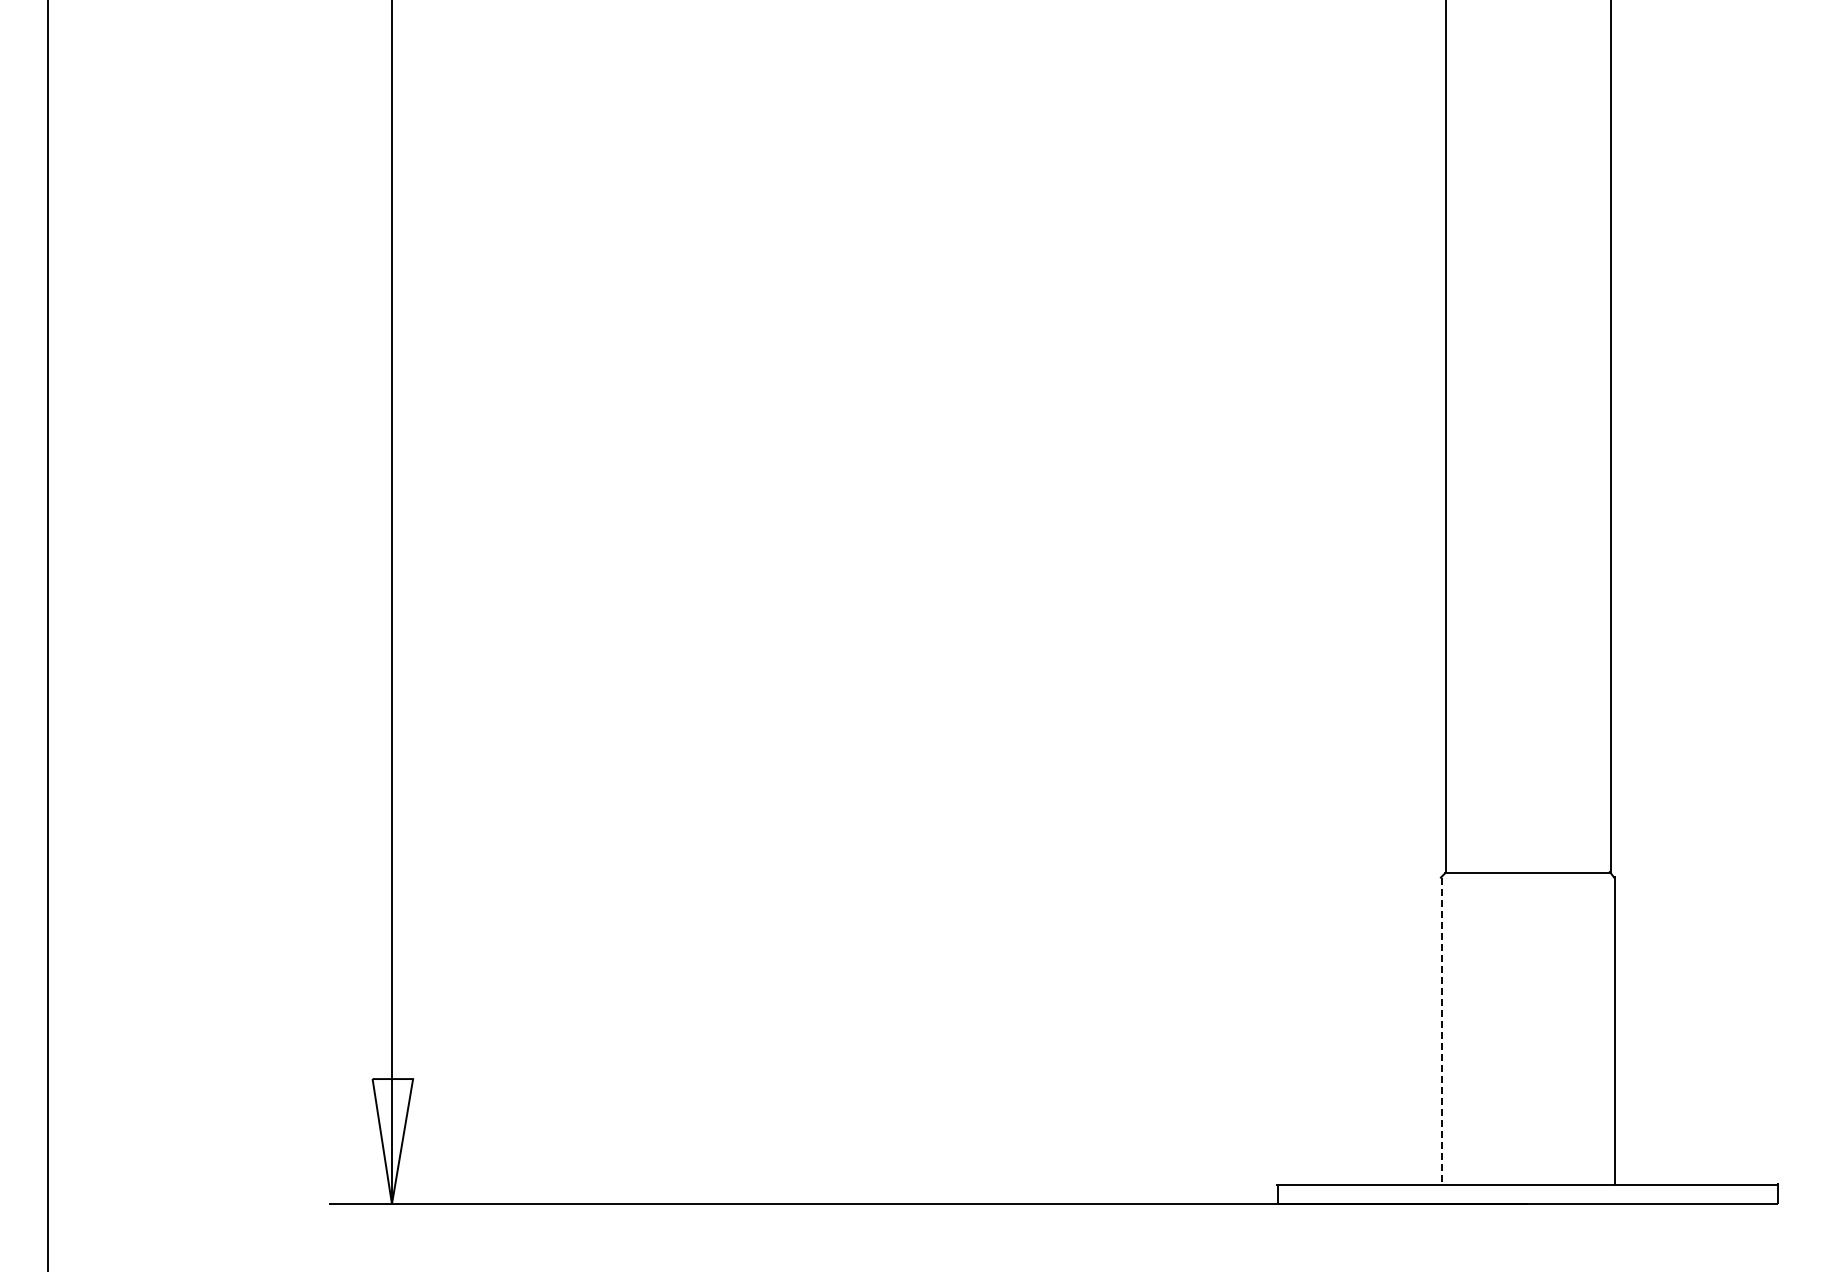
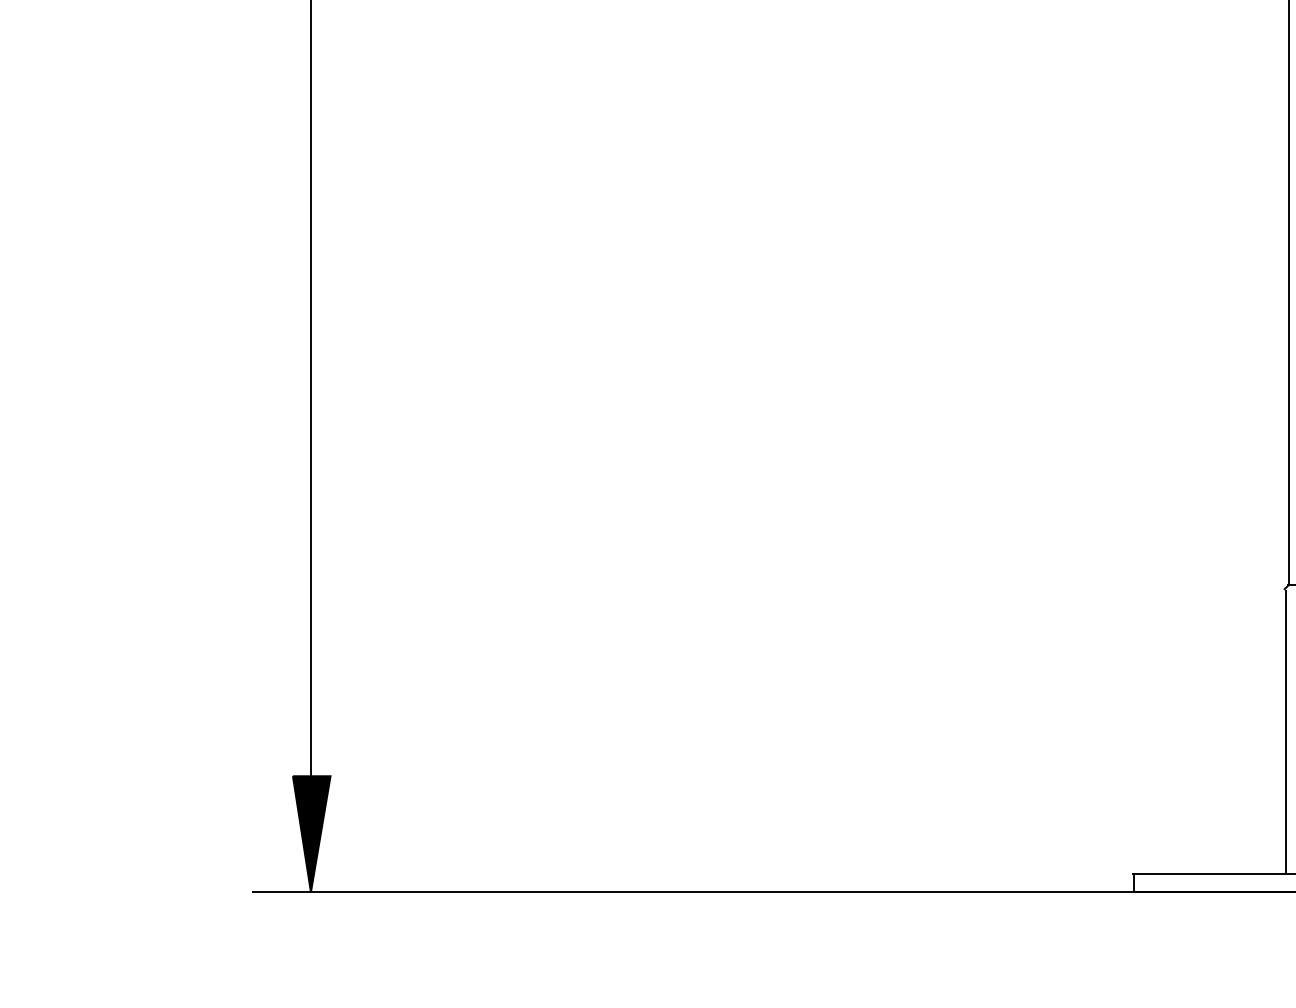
line: (1442, 1032) -> (1286, 733), dashed -> solid
fill: (392, 1141) -> (311, 834), added

